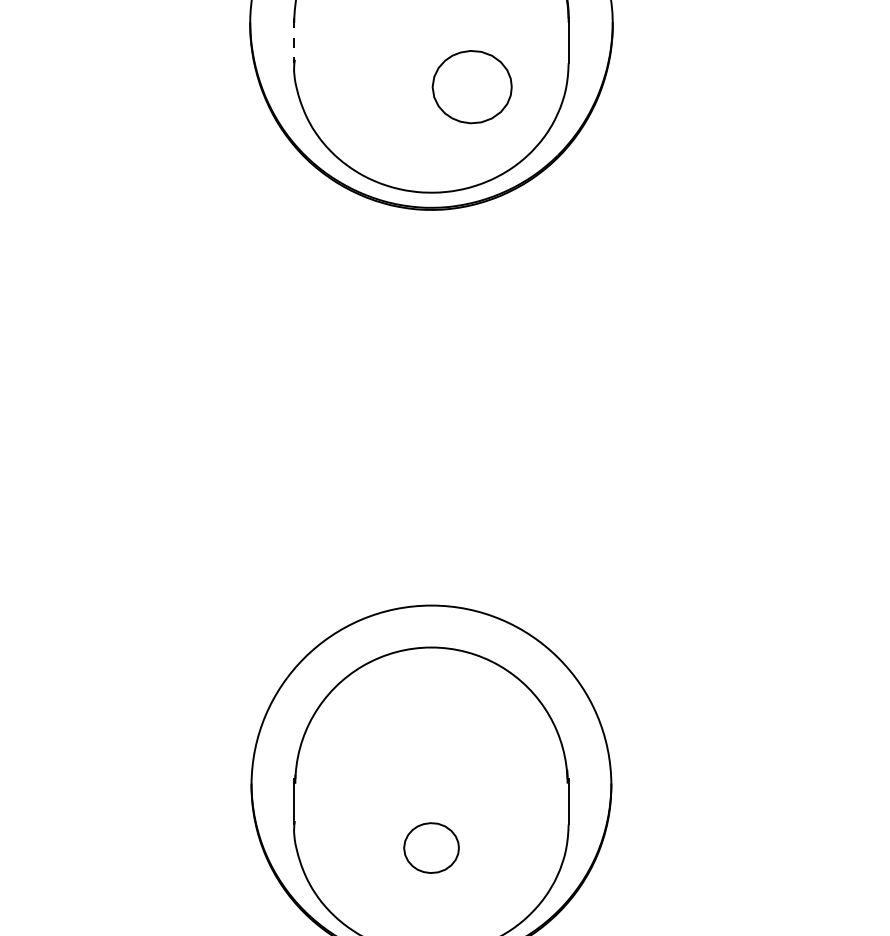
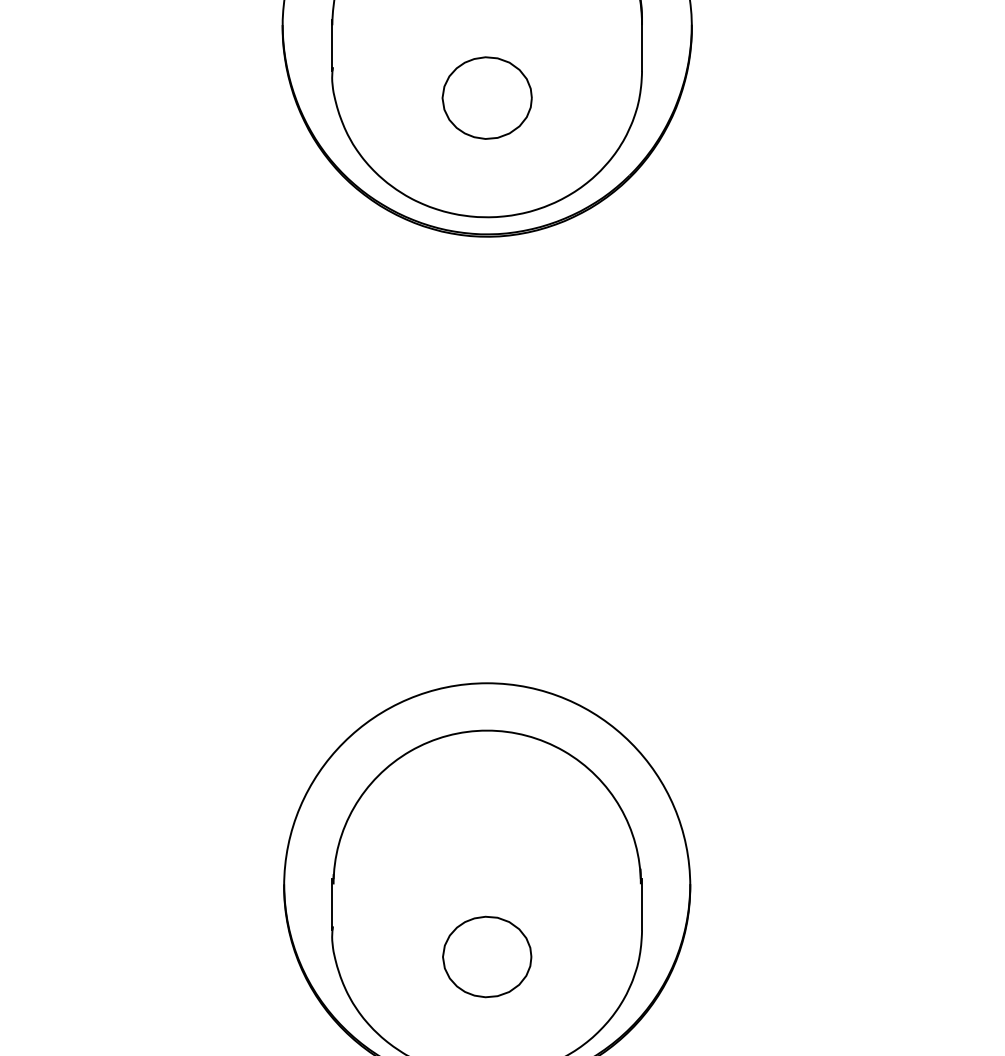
line: (294, 41) -> (332, 46), dashed -> solid
part: (471, 86) -> (486, 97), moved
part: (431, 847) -> (487, 956), size x1.43

